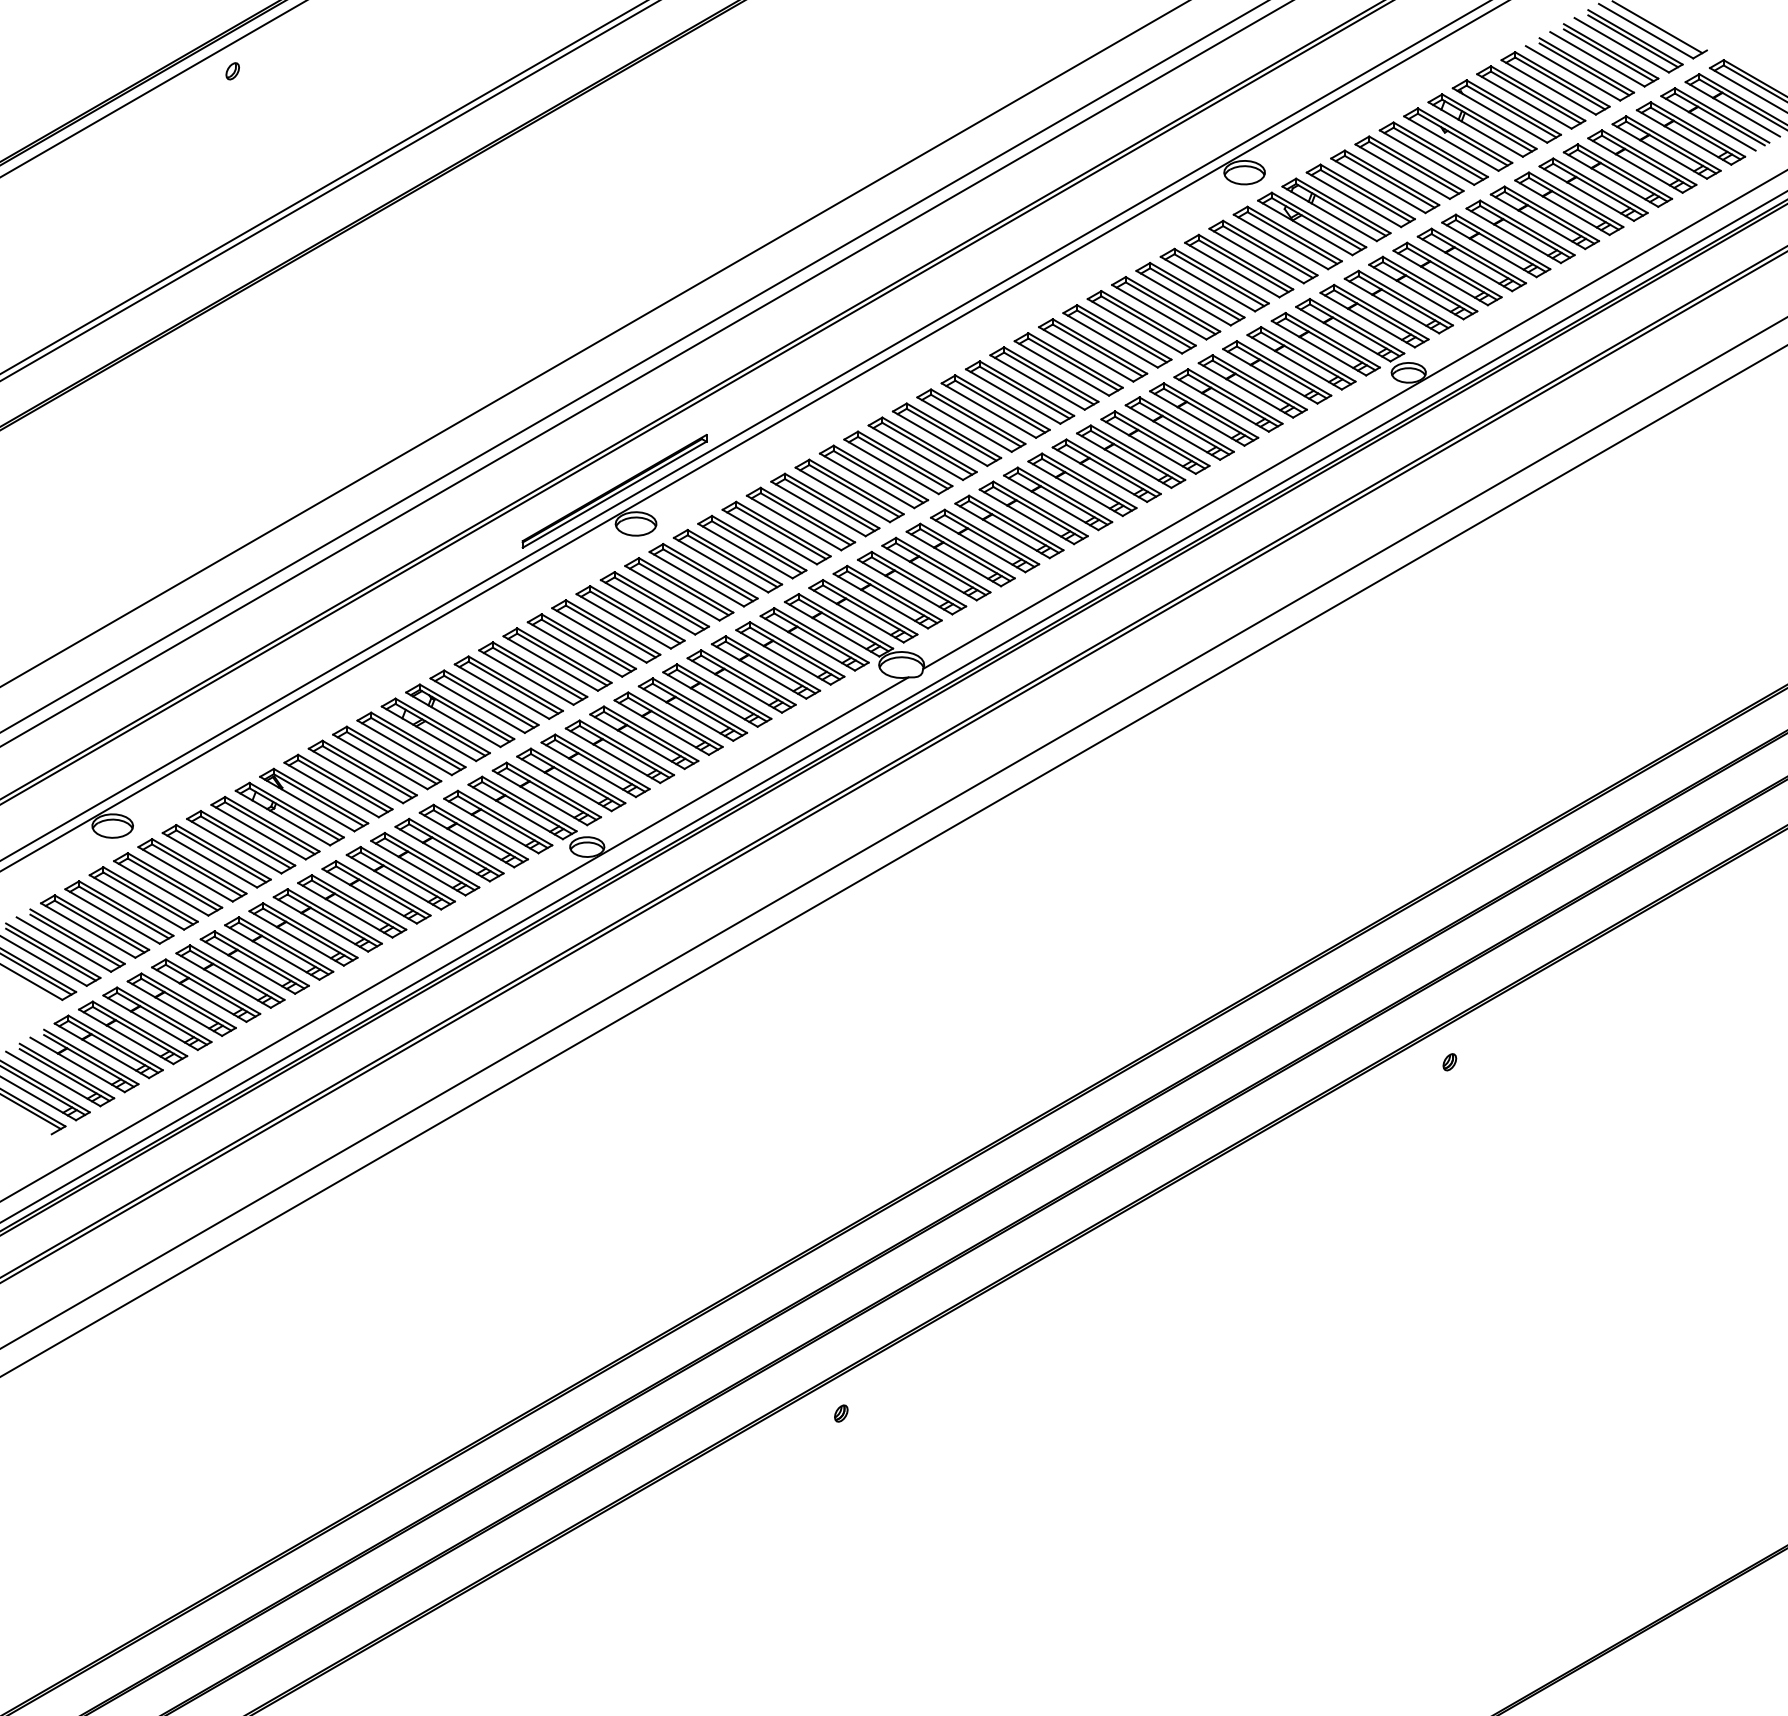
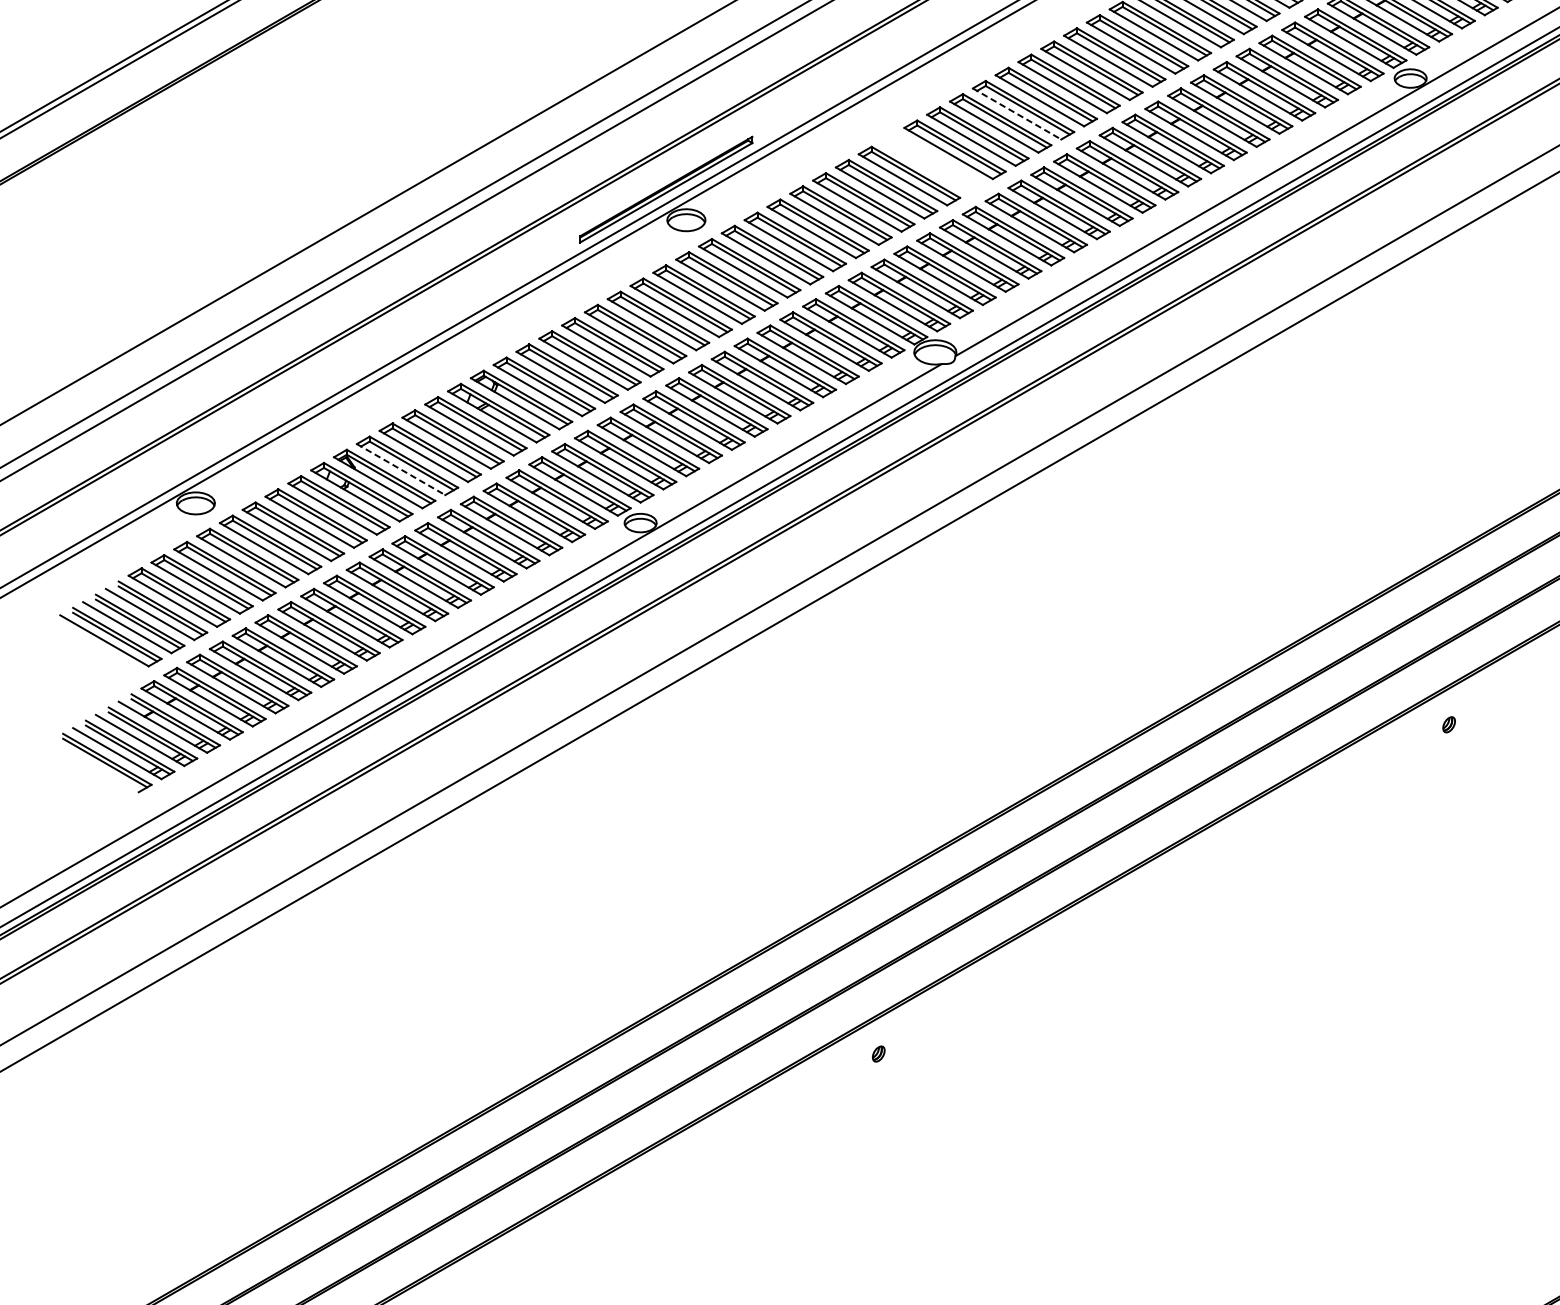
line: (989, 410) -> (1017, 113), solid -> dashed
part: (898, 462) -> (932, 162), removed
line: (332, 790) -> (401, 470), solid -> dashed

